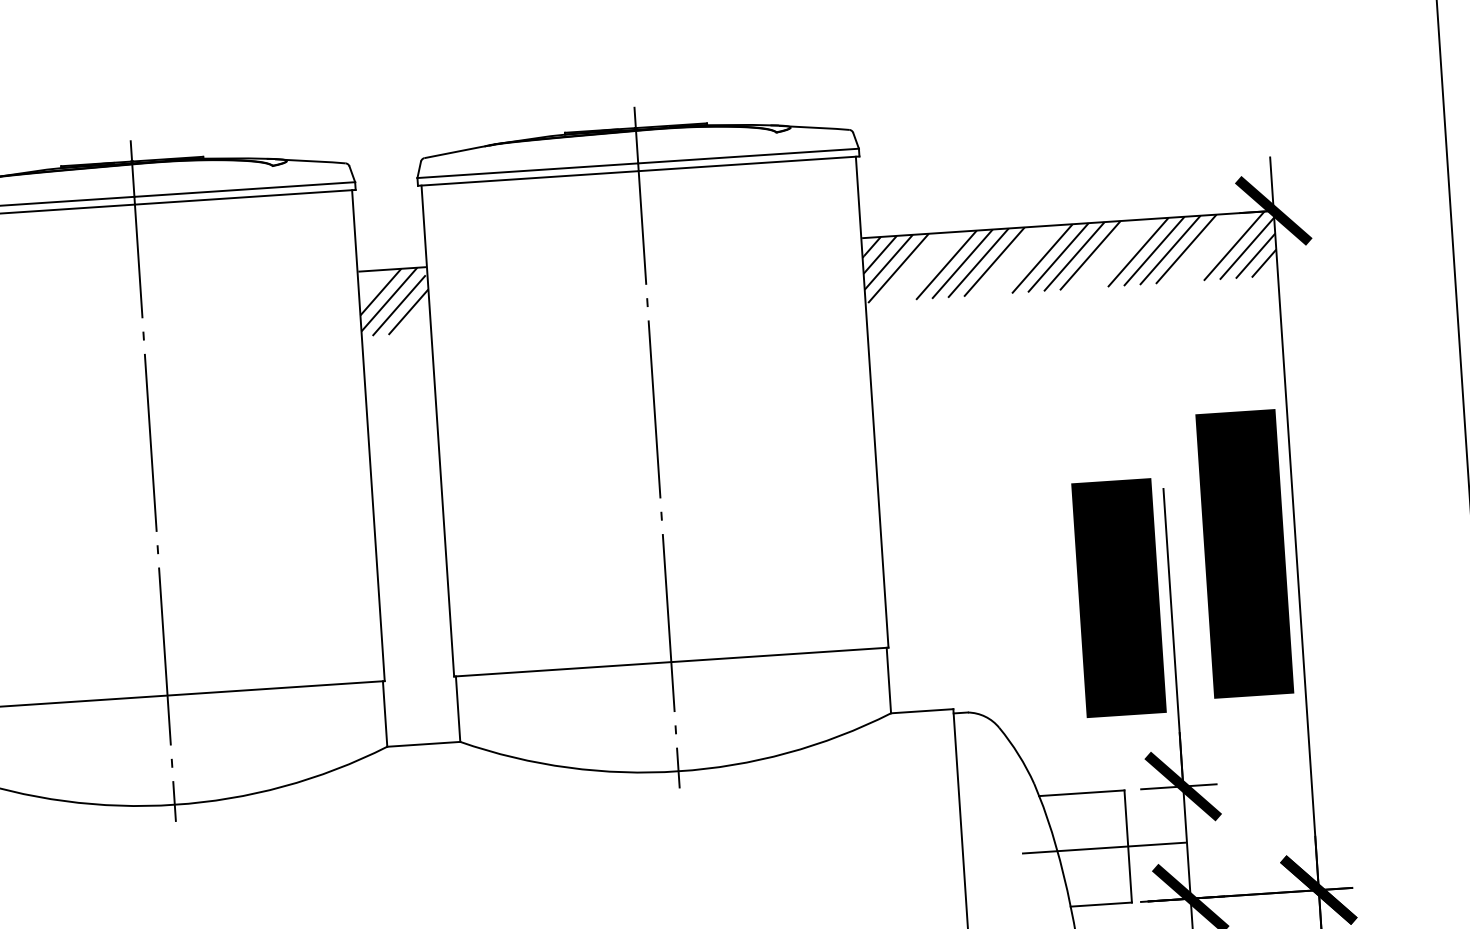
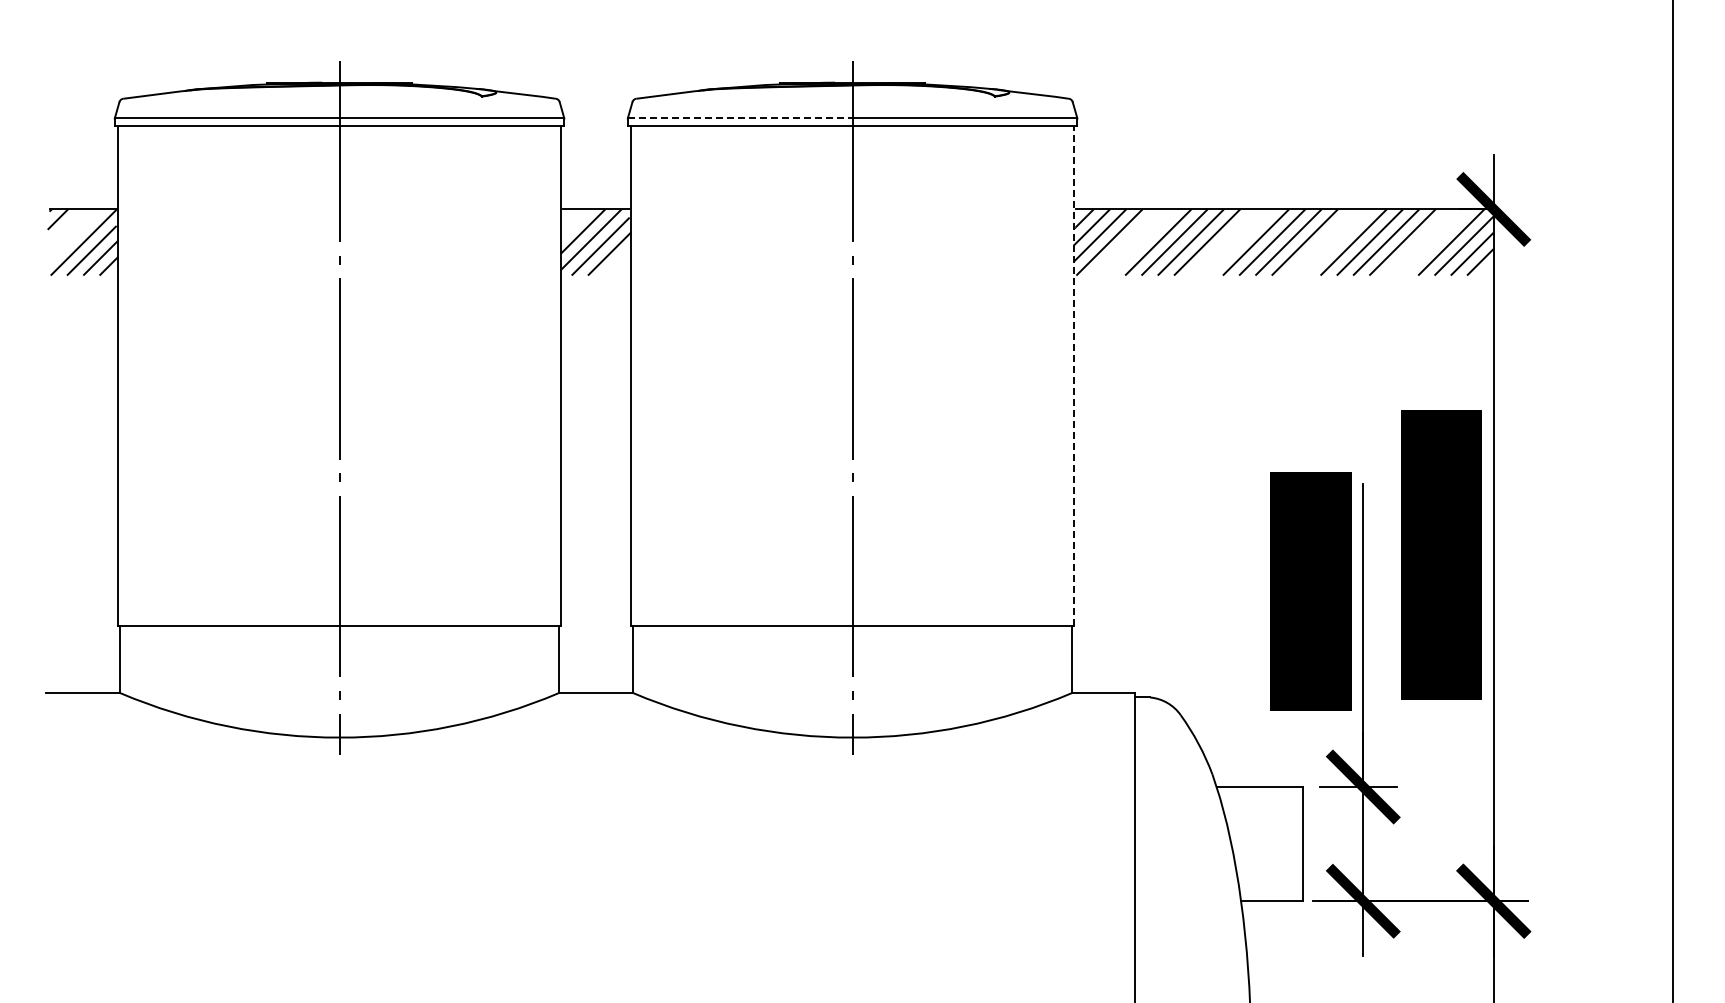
line: (528, 170) -> (740, 118), solid -> dashed
line: (871, 402) -> (1073, 376), solid -> dashed
line: (1103, 848) -> (1278, 844), removed

